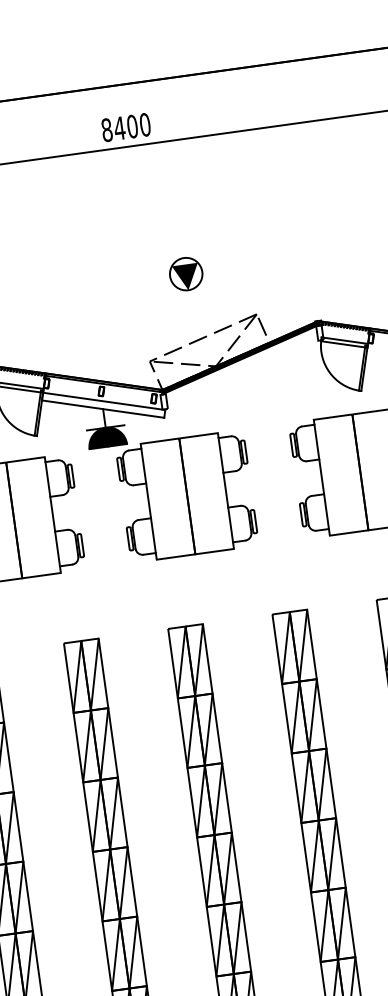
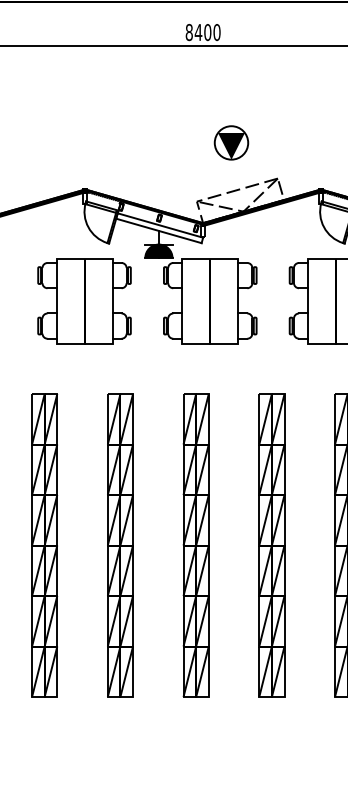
part: (186, 273) -> (231, 142), size x1.43

